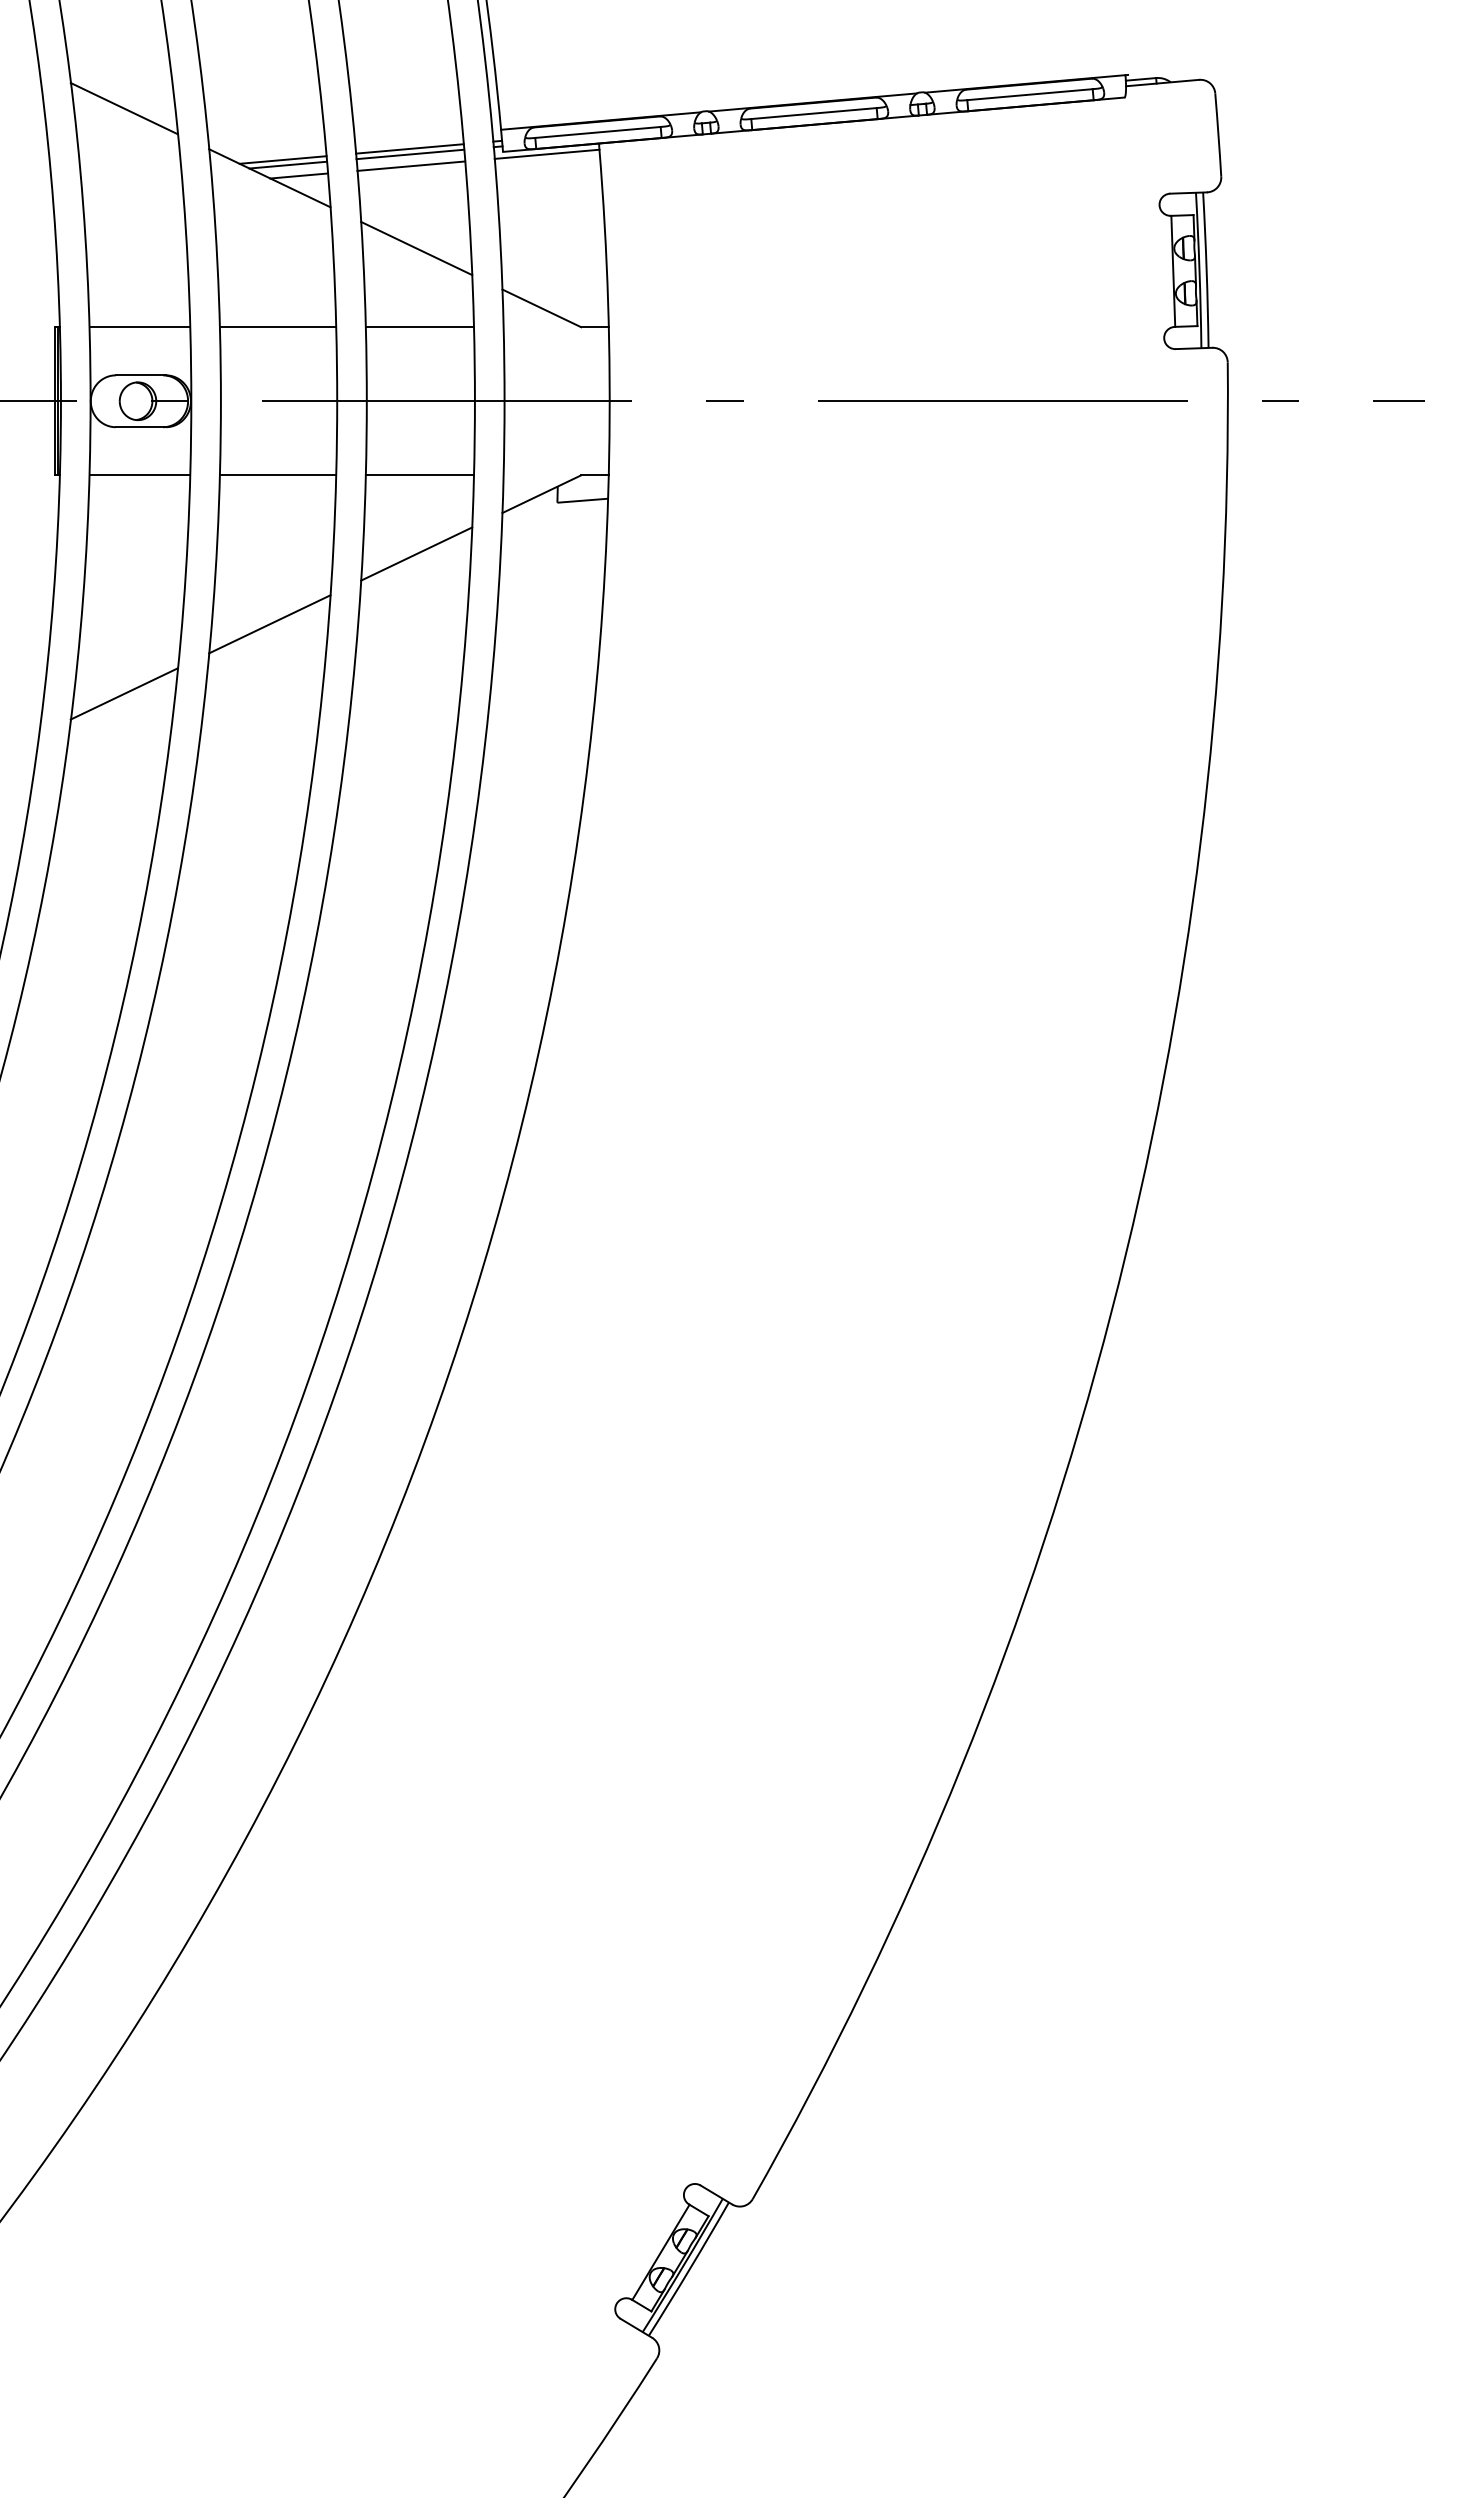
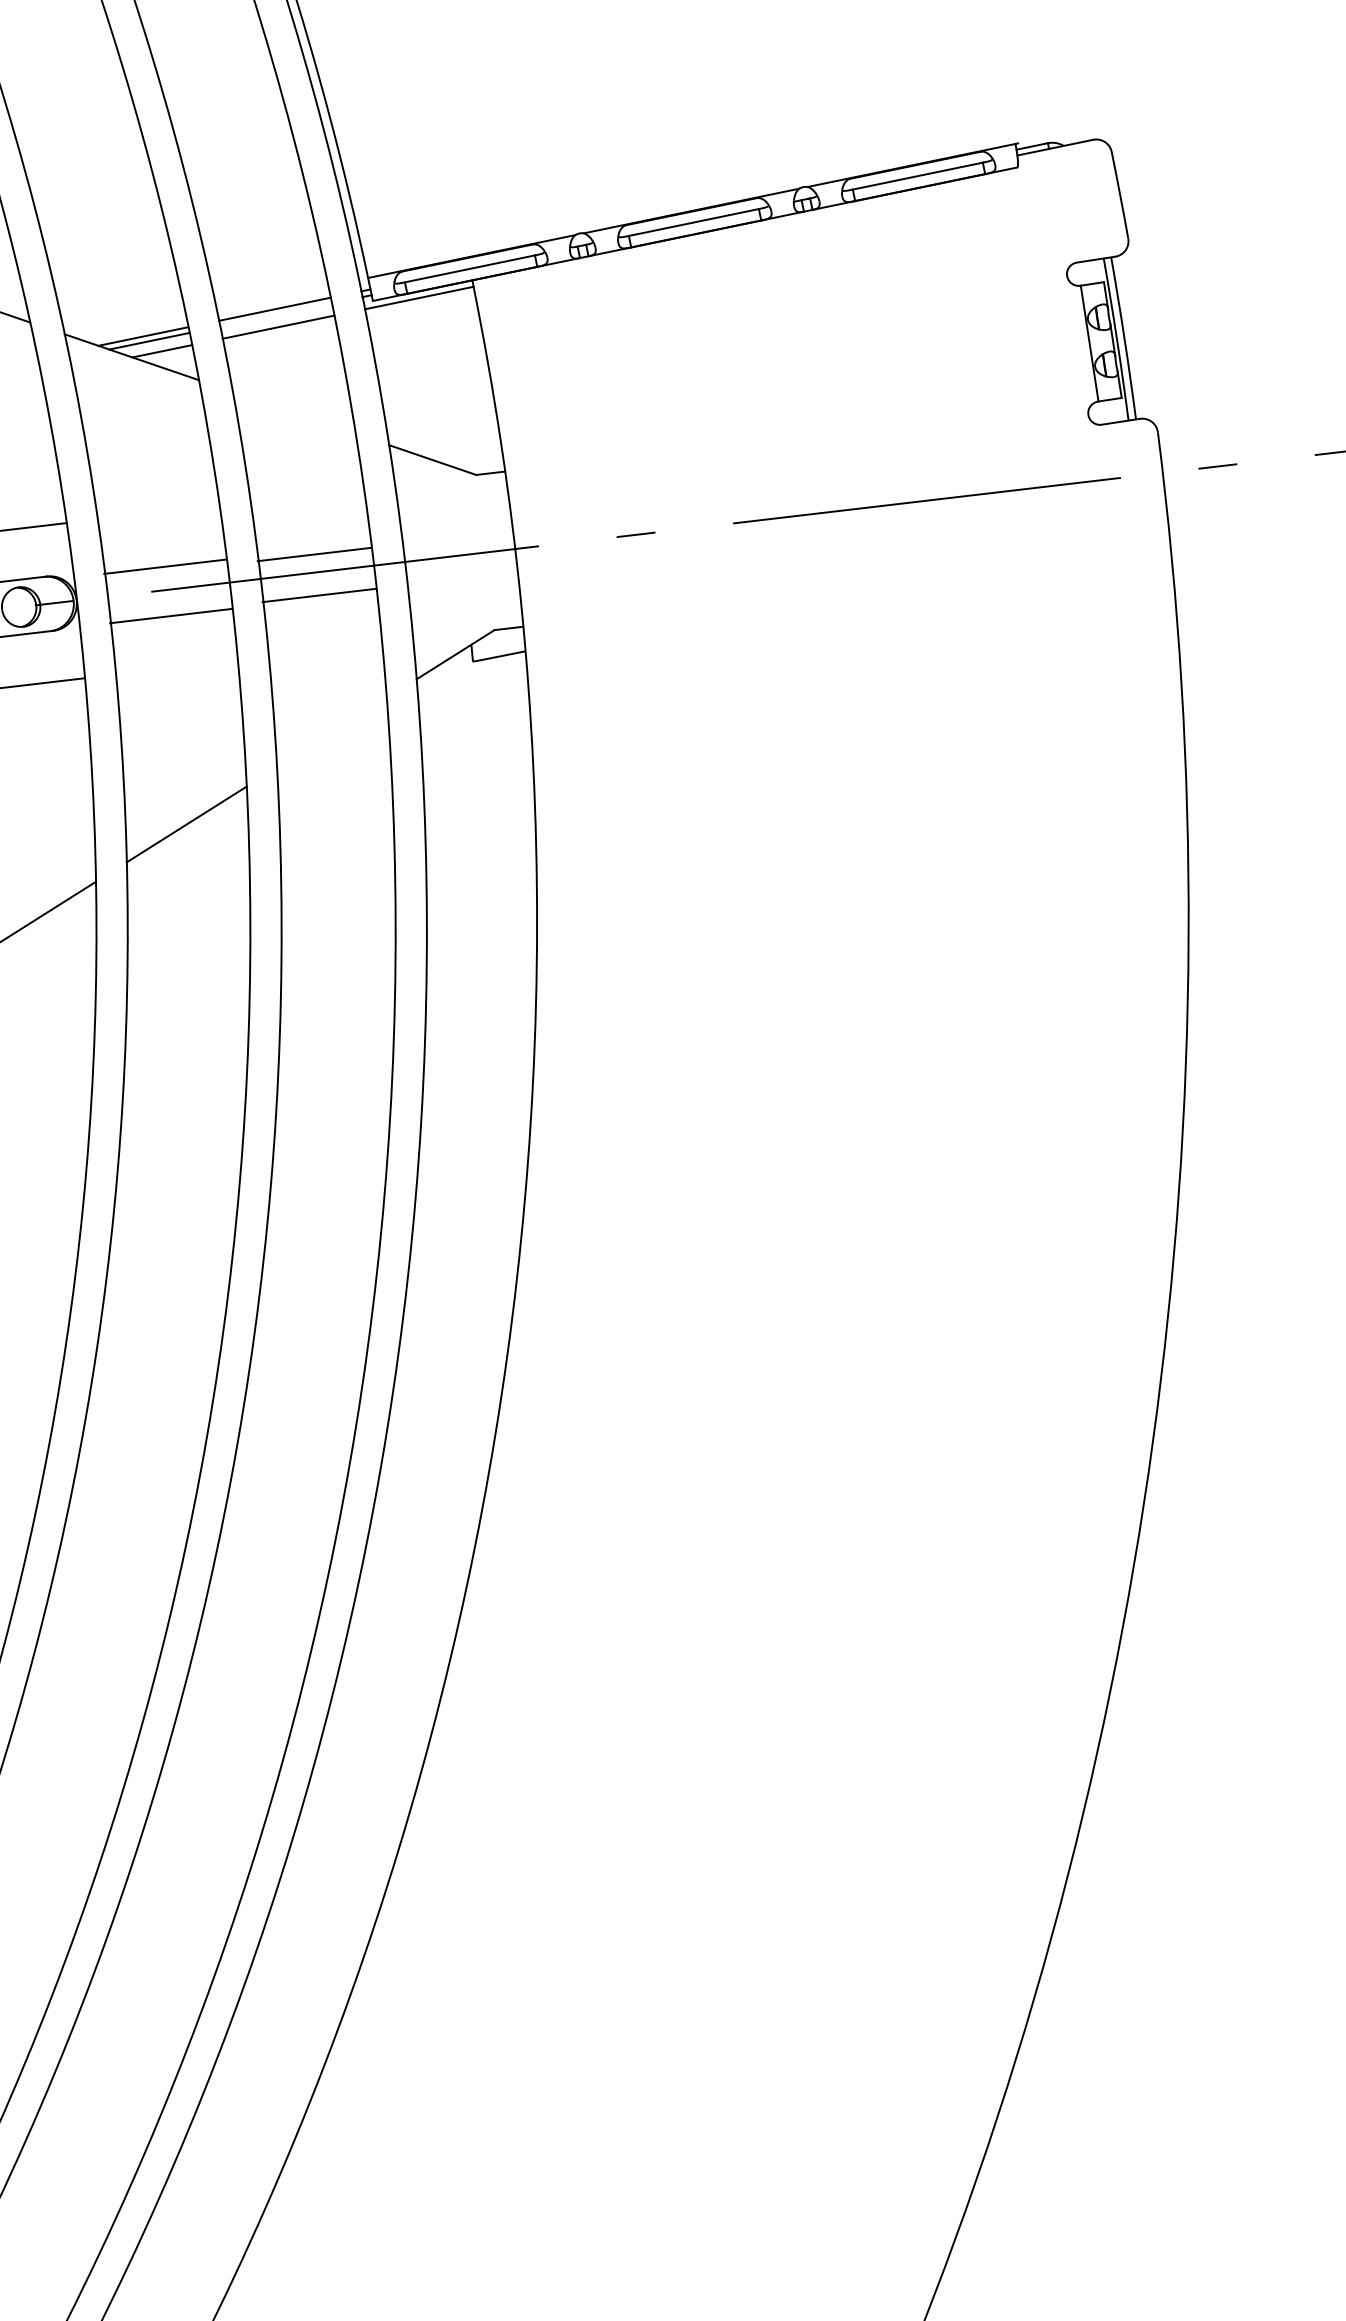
line: (410, 154) -> (276, 315), removed
line: (416, 248) -> (294, 412), removed
line: (277, 327) -> (164, 567), moved
line: (419, 327) -> (313, 554), moved
line: (277, 475) -> (170, 616), moved
line: (419, 475) -> (318, 595), moved
line: (416, 553) -> (331, 732), removed

